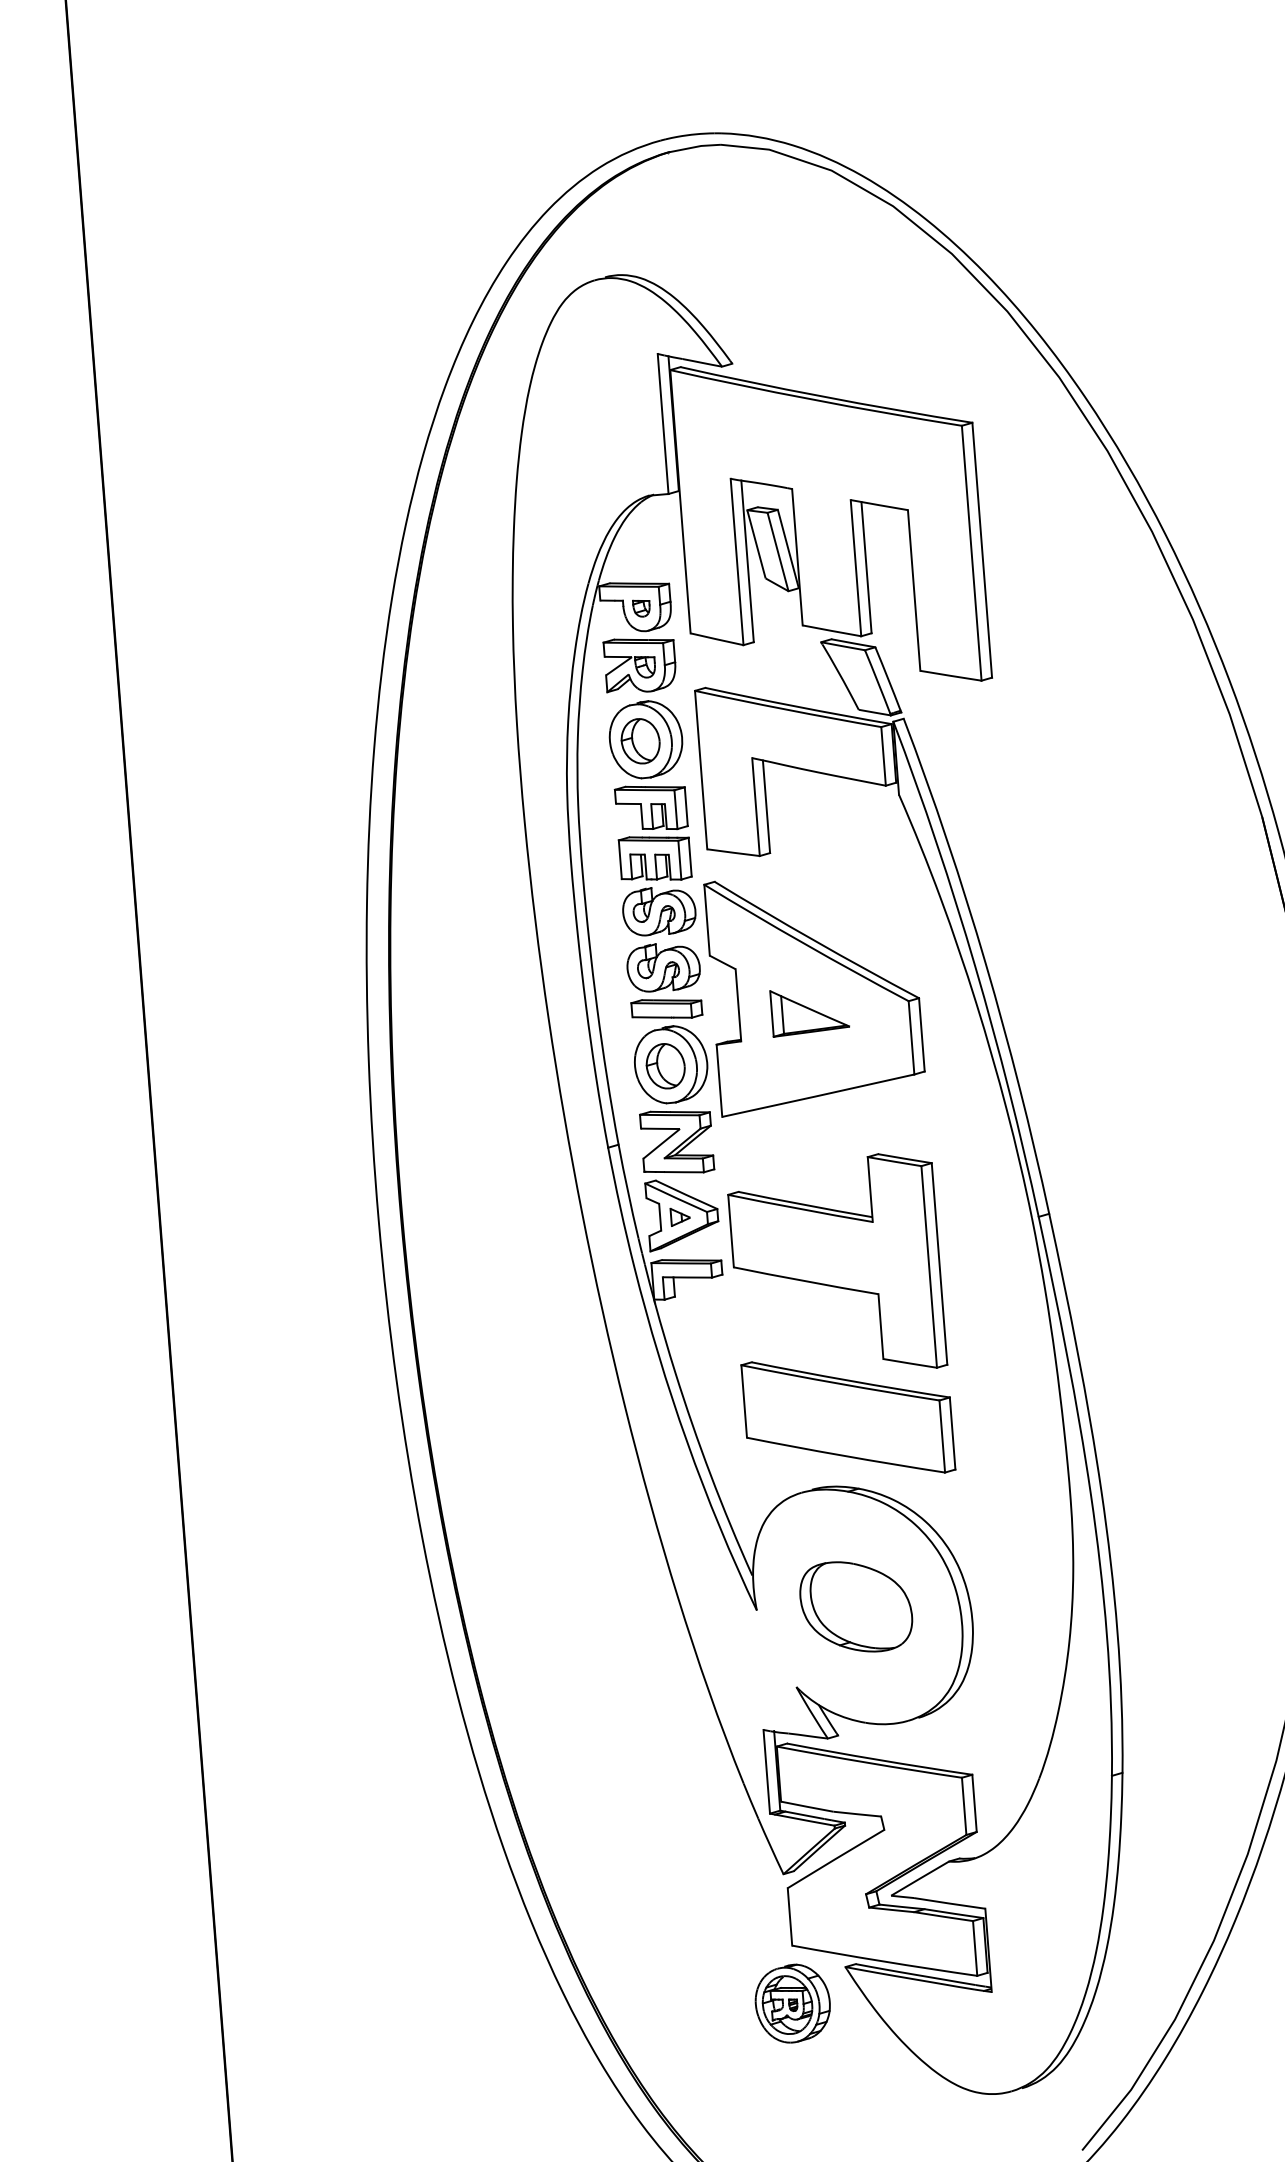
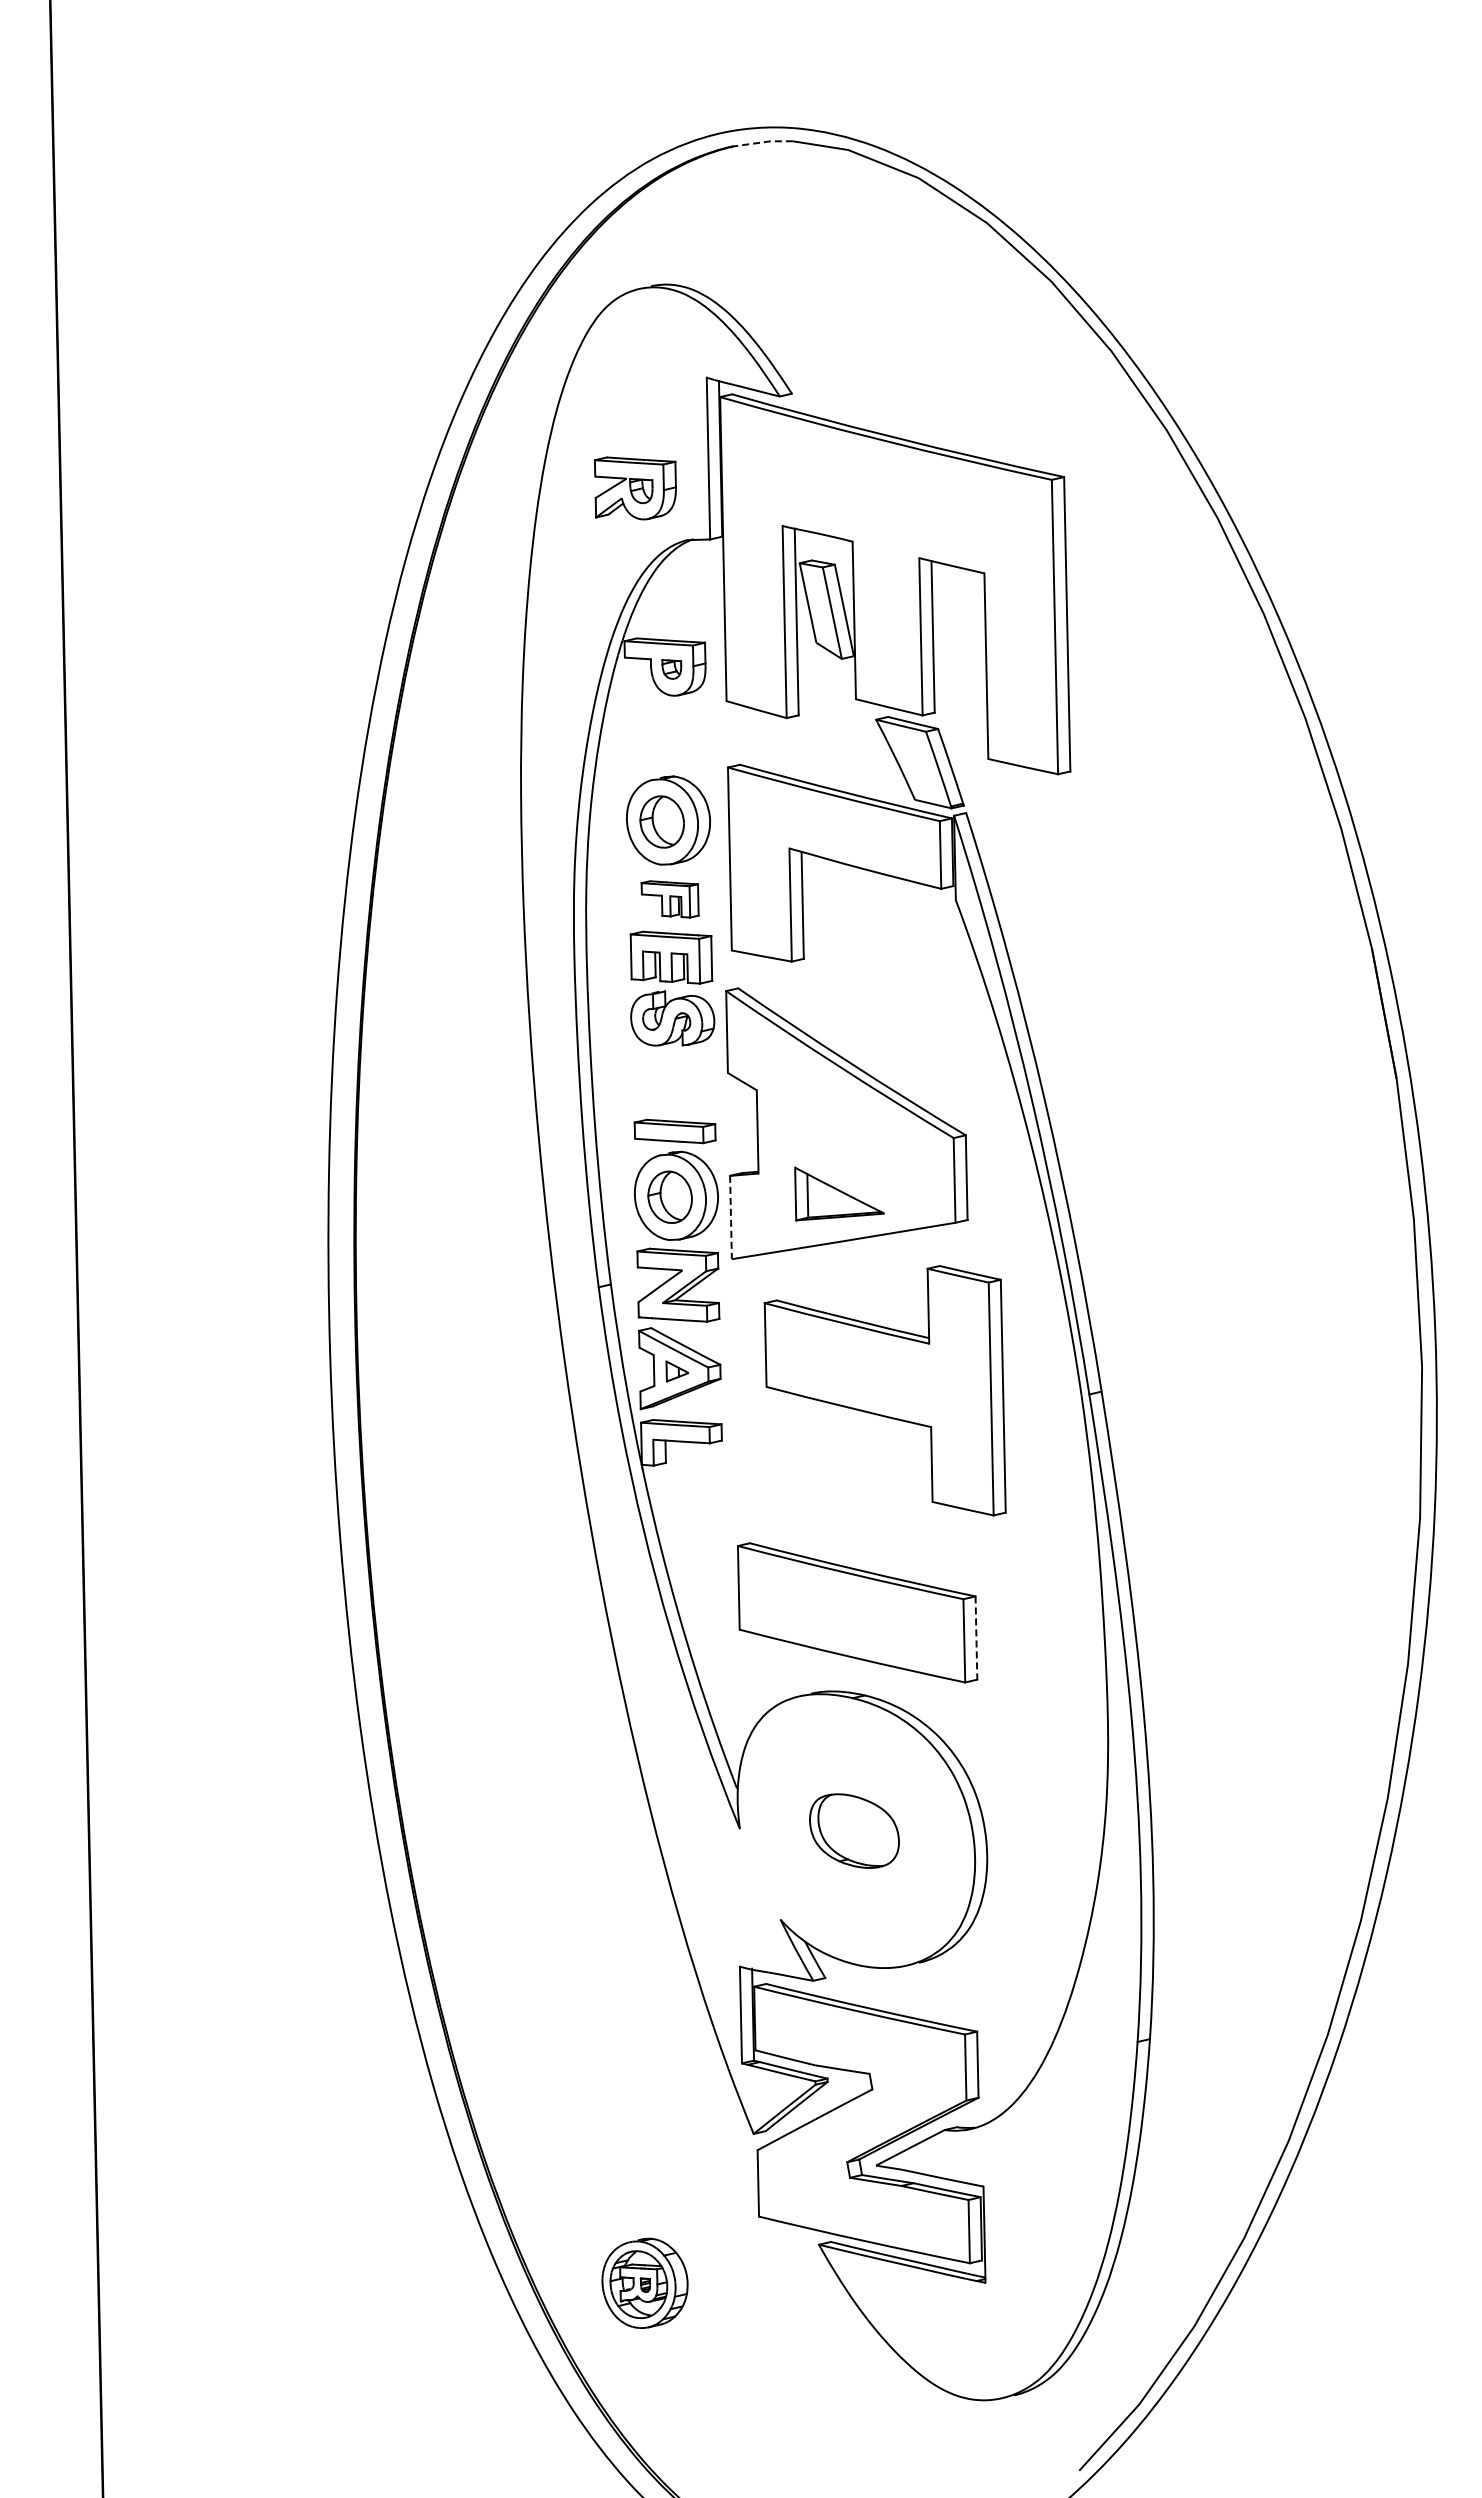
line: (694, 147) -> (762, 142), solid -> dashed
part: (640, 665) -> (635, 488), moved
part: (650, 808) -> (669, 899), size x0.7
part: (663, 967) -> (673, 1083), removed
part: (809, 1011) -> (839, 1193), moved
line: (719, 1080) -> (730, 1217), solid -> dashed
part: (836, 1264) -> (884, 1390), moved
line: (952, 1433) -> (976, 1638), solid -> dashed
part: (856, 1606) -> (854, 1830), size x0.7
part: (792, 2002) -> (644, 2282), moved

